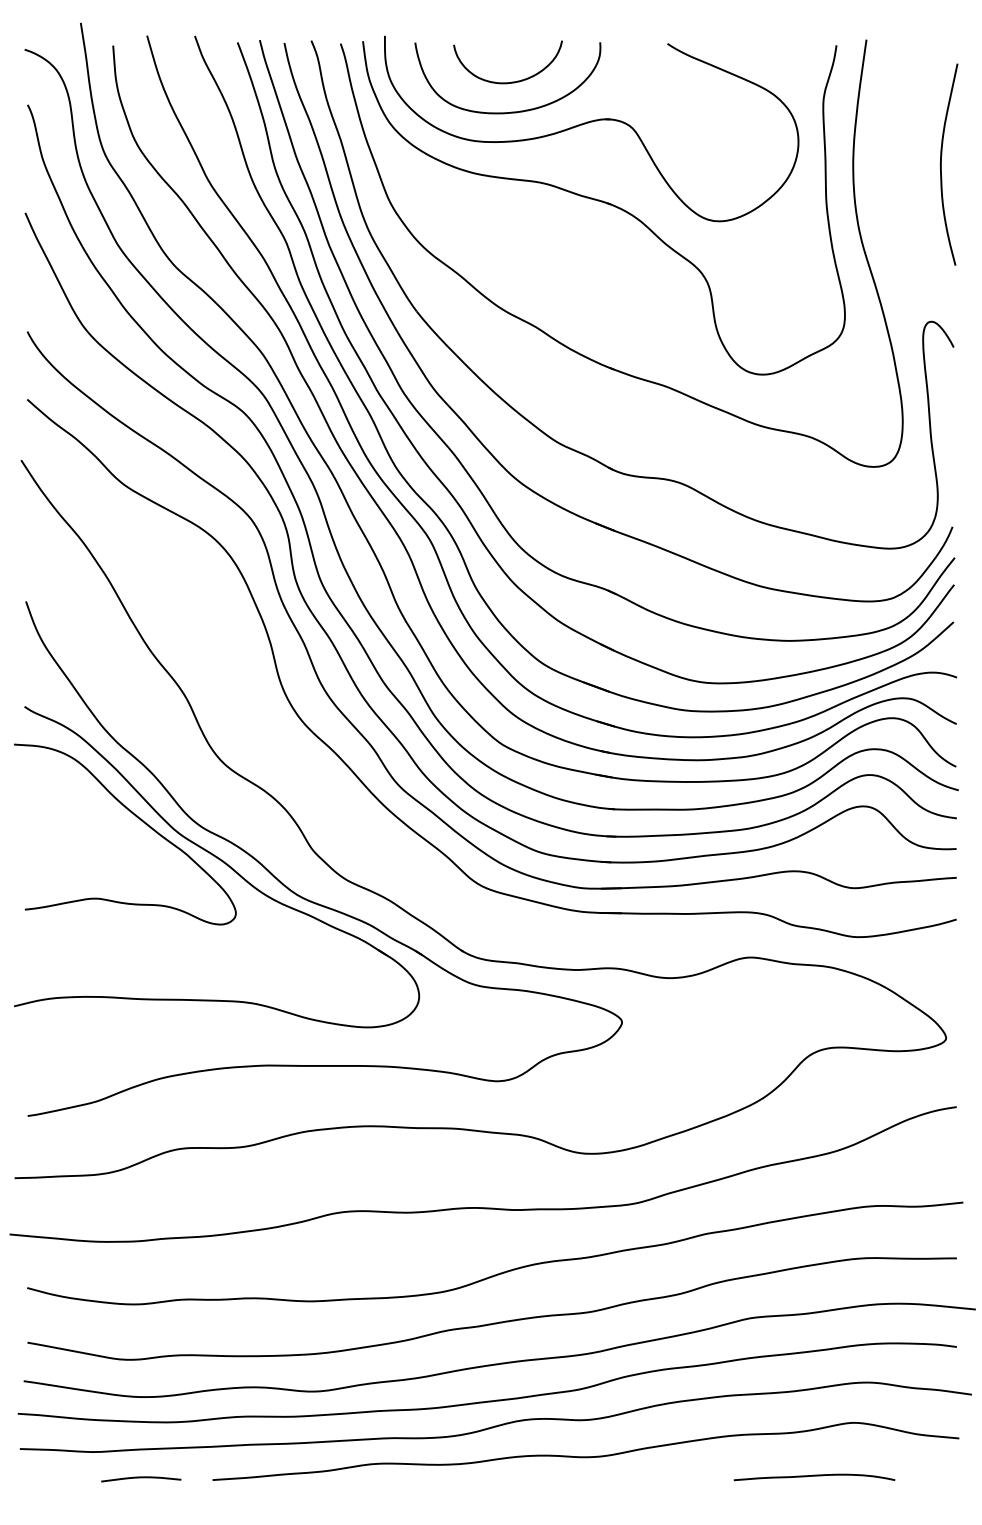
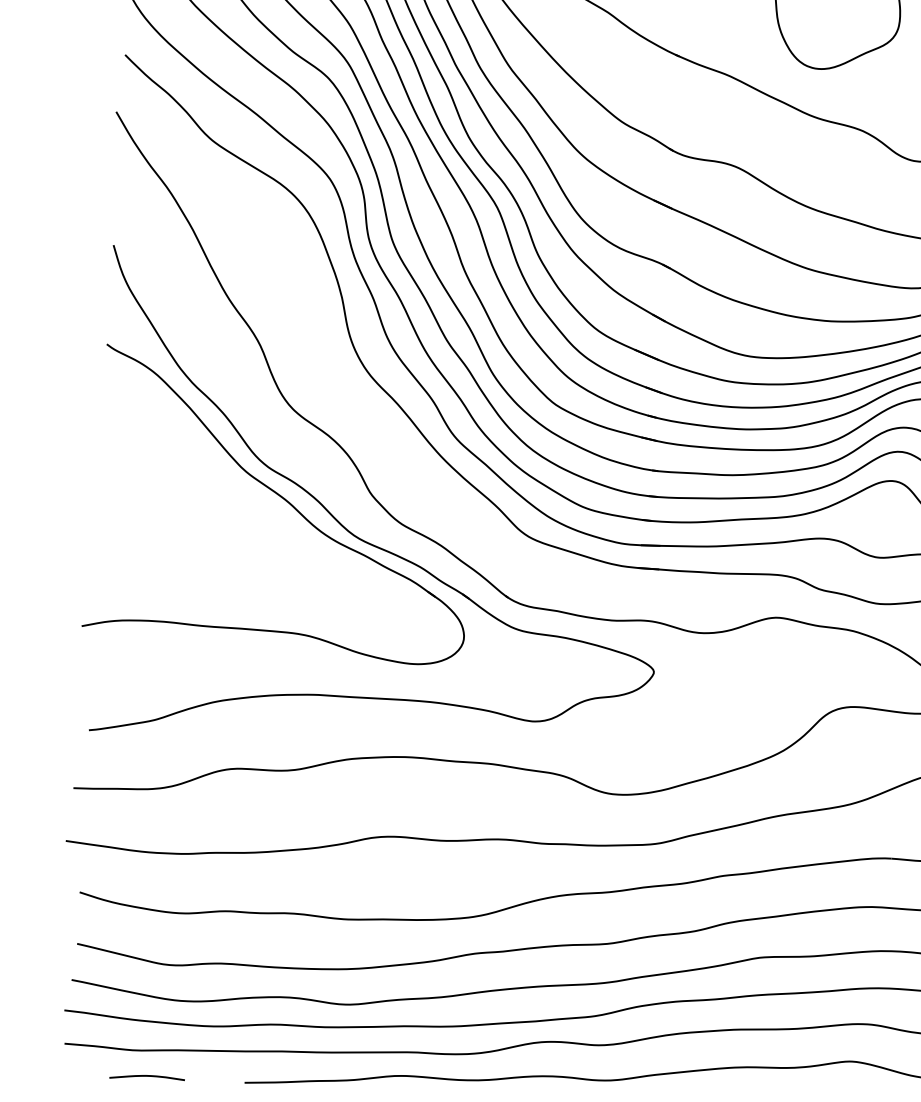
curve: (136, 817) -> (206, 454), removed
curve: (141, 1478) -> (147, 1076), moved

